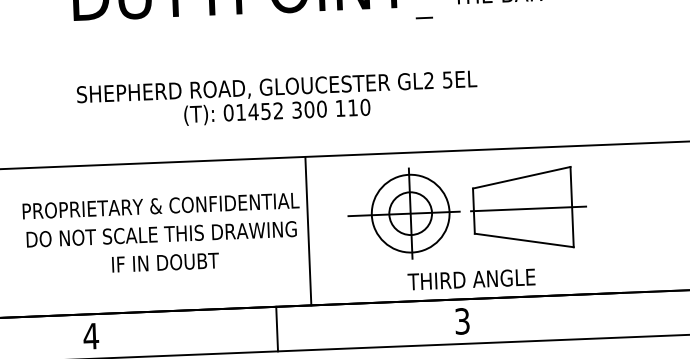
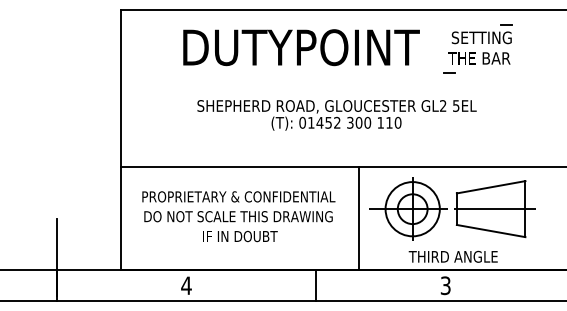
line: (424, 17) -> (449, 72), moved
text: (276, 100) -> (336, 115), moved
line: (307, 231) -> (358, 218), moved

